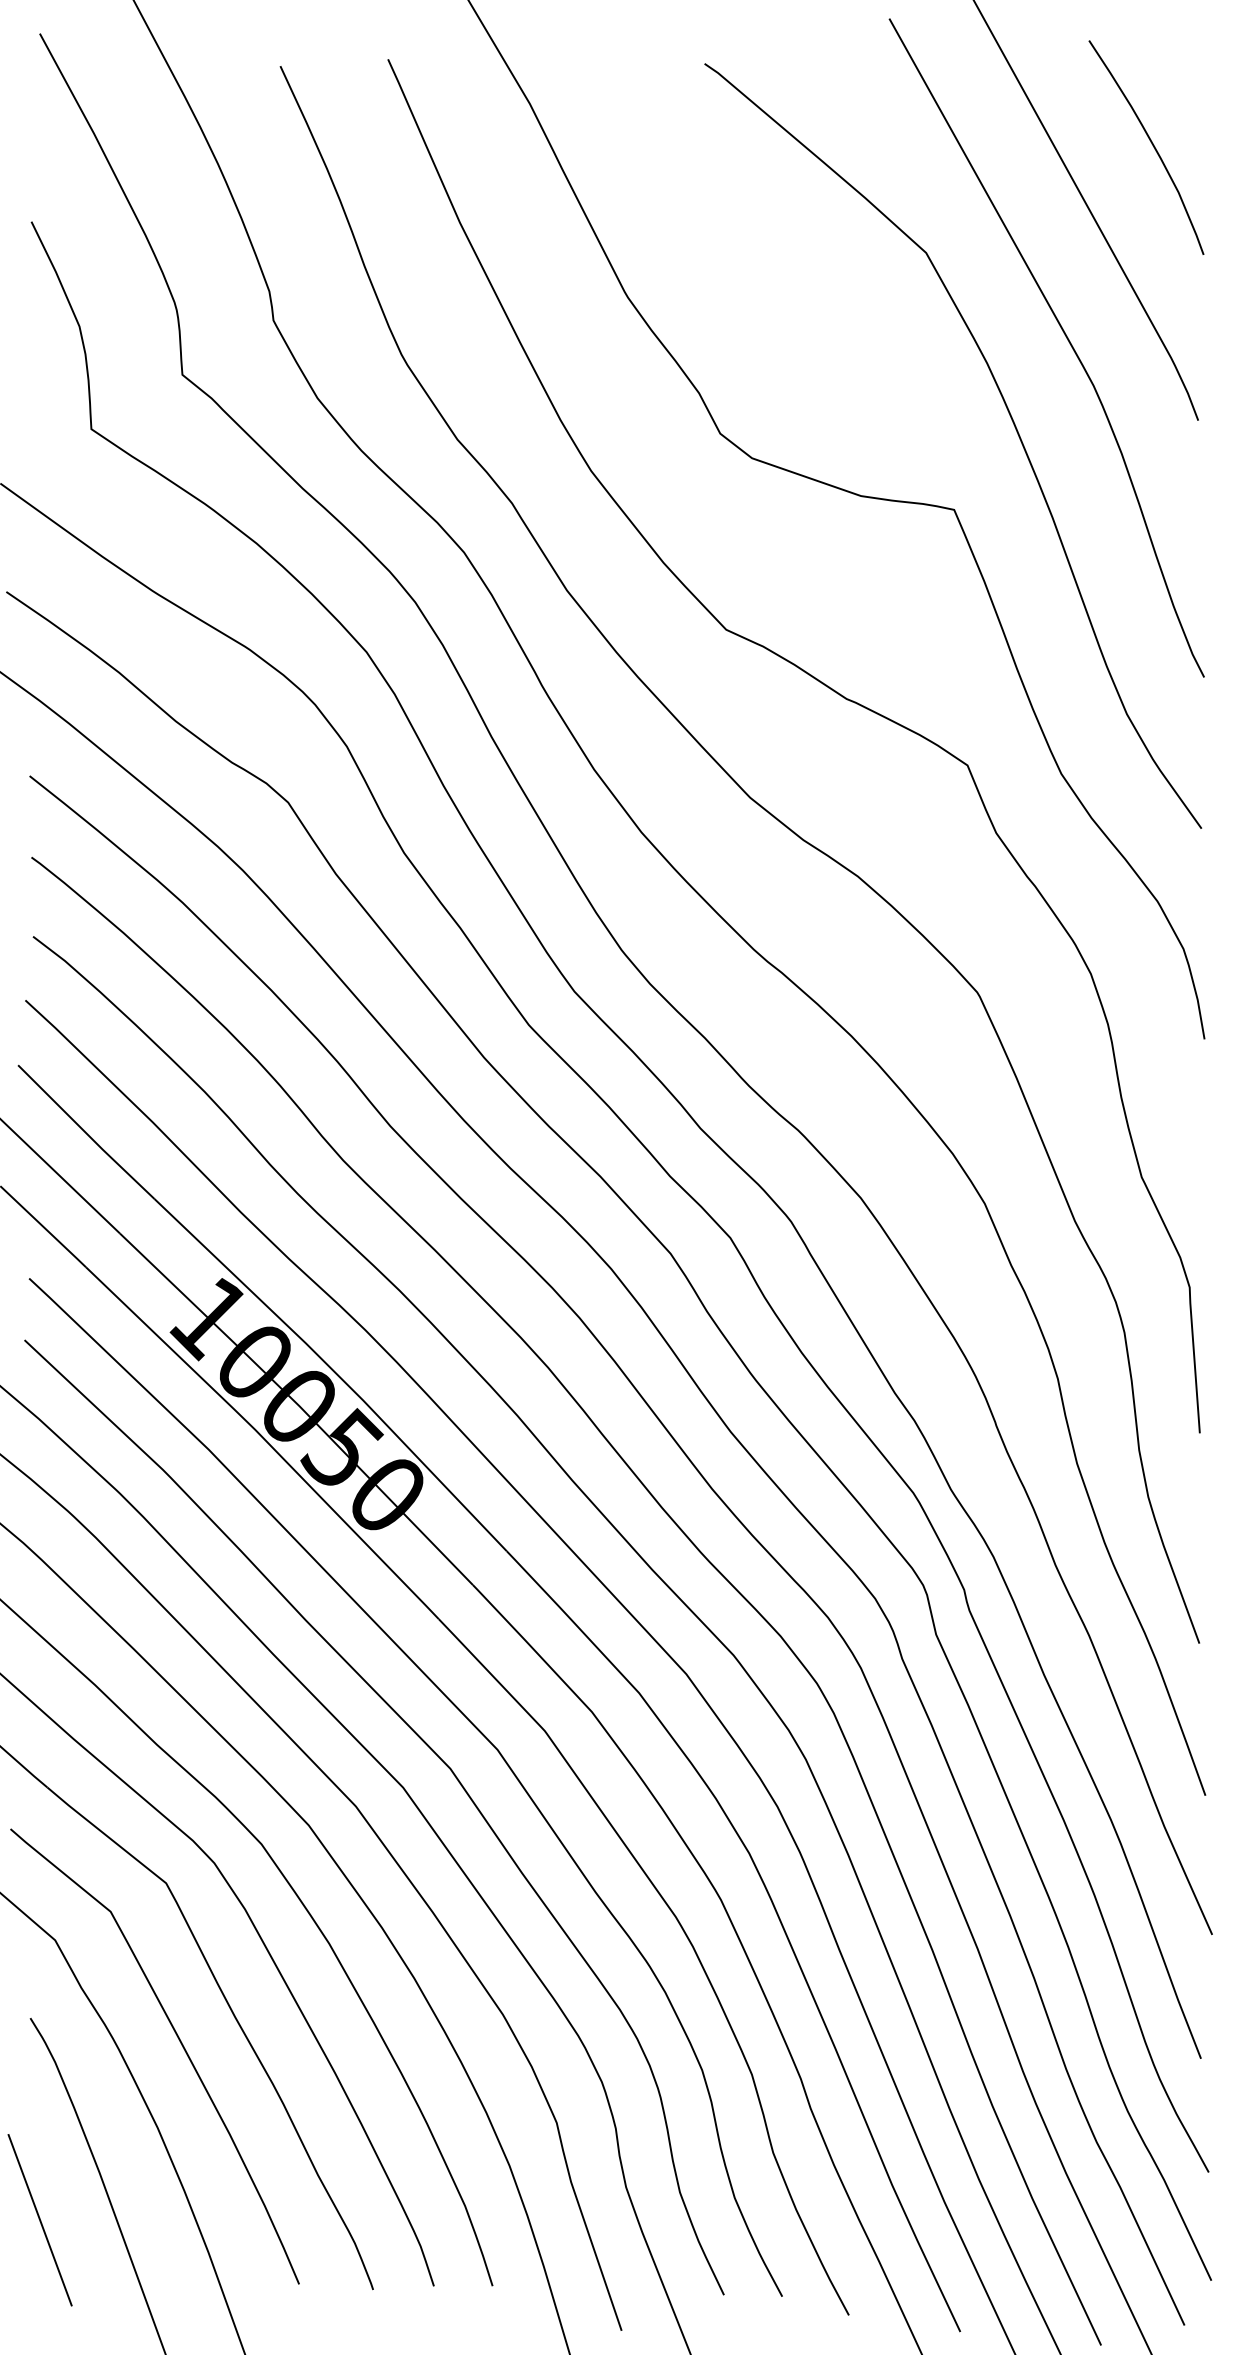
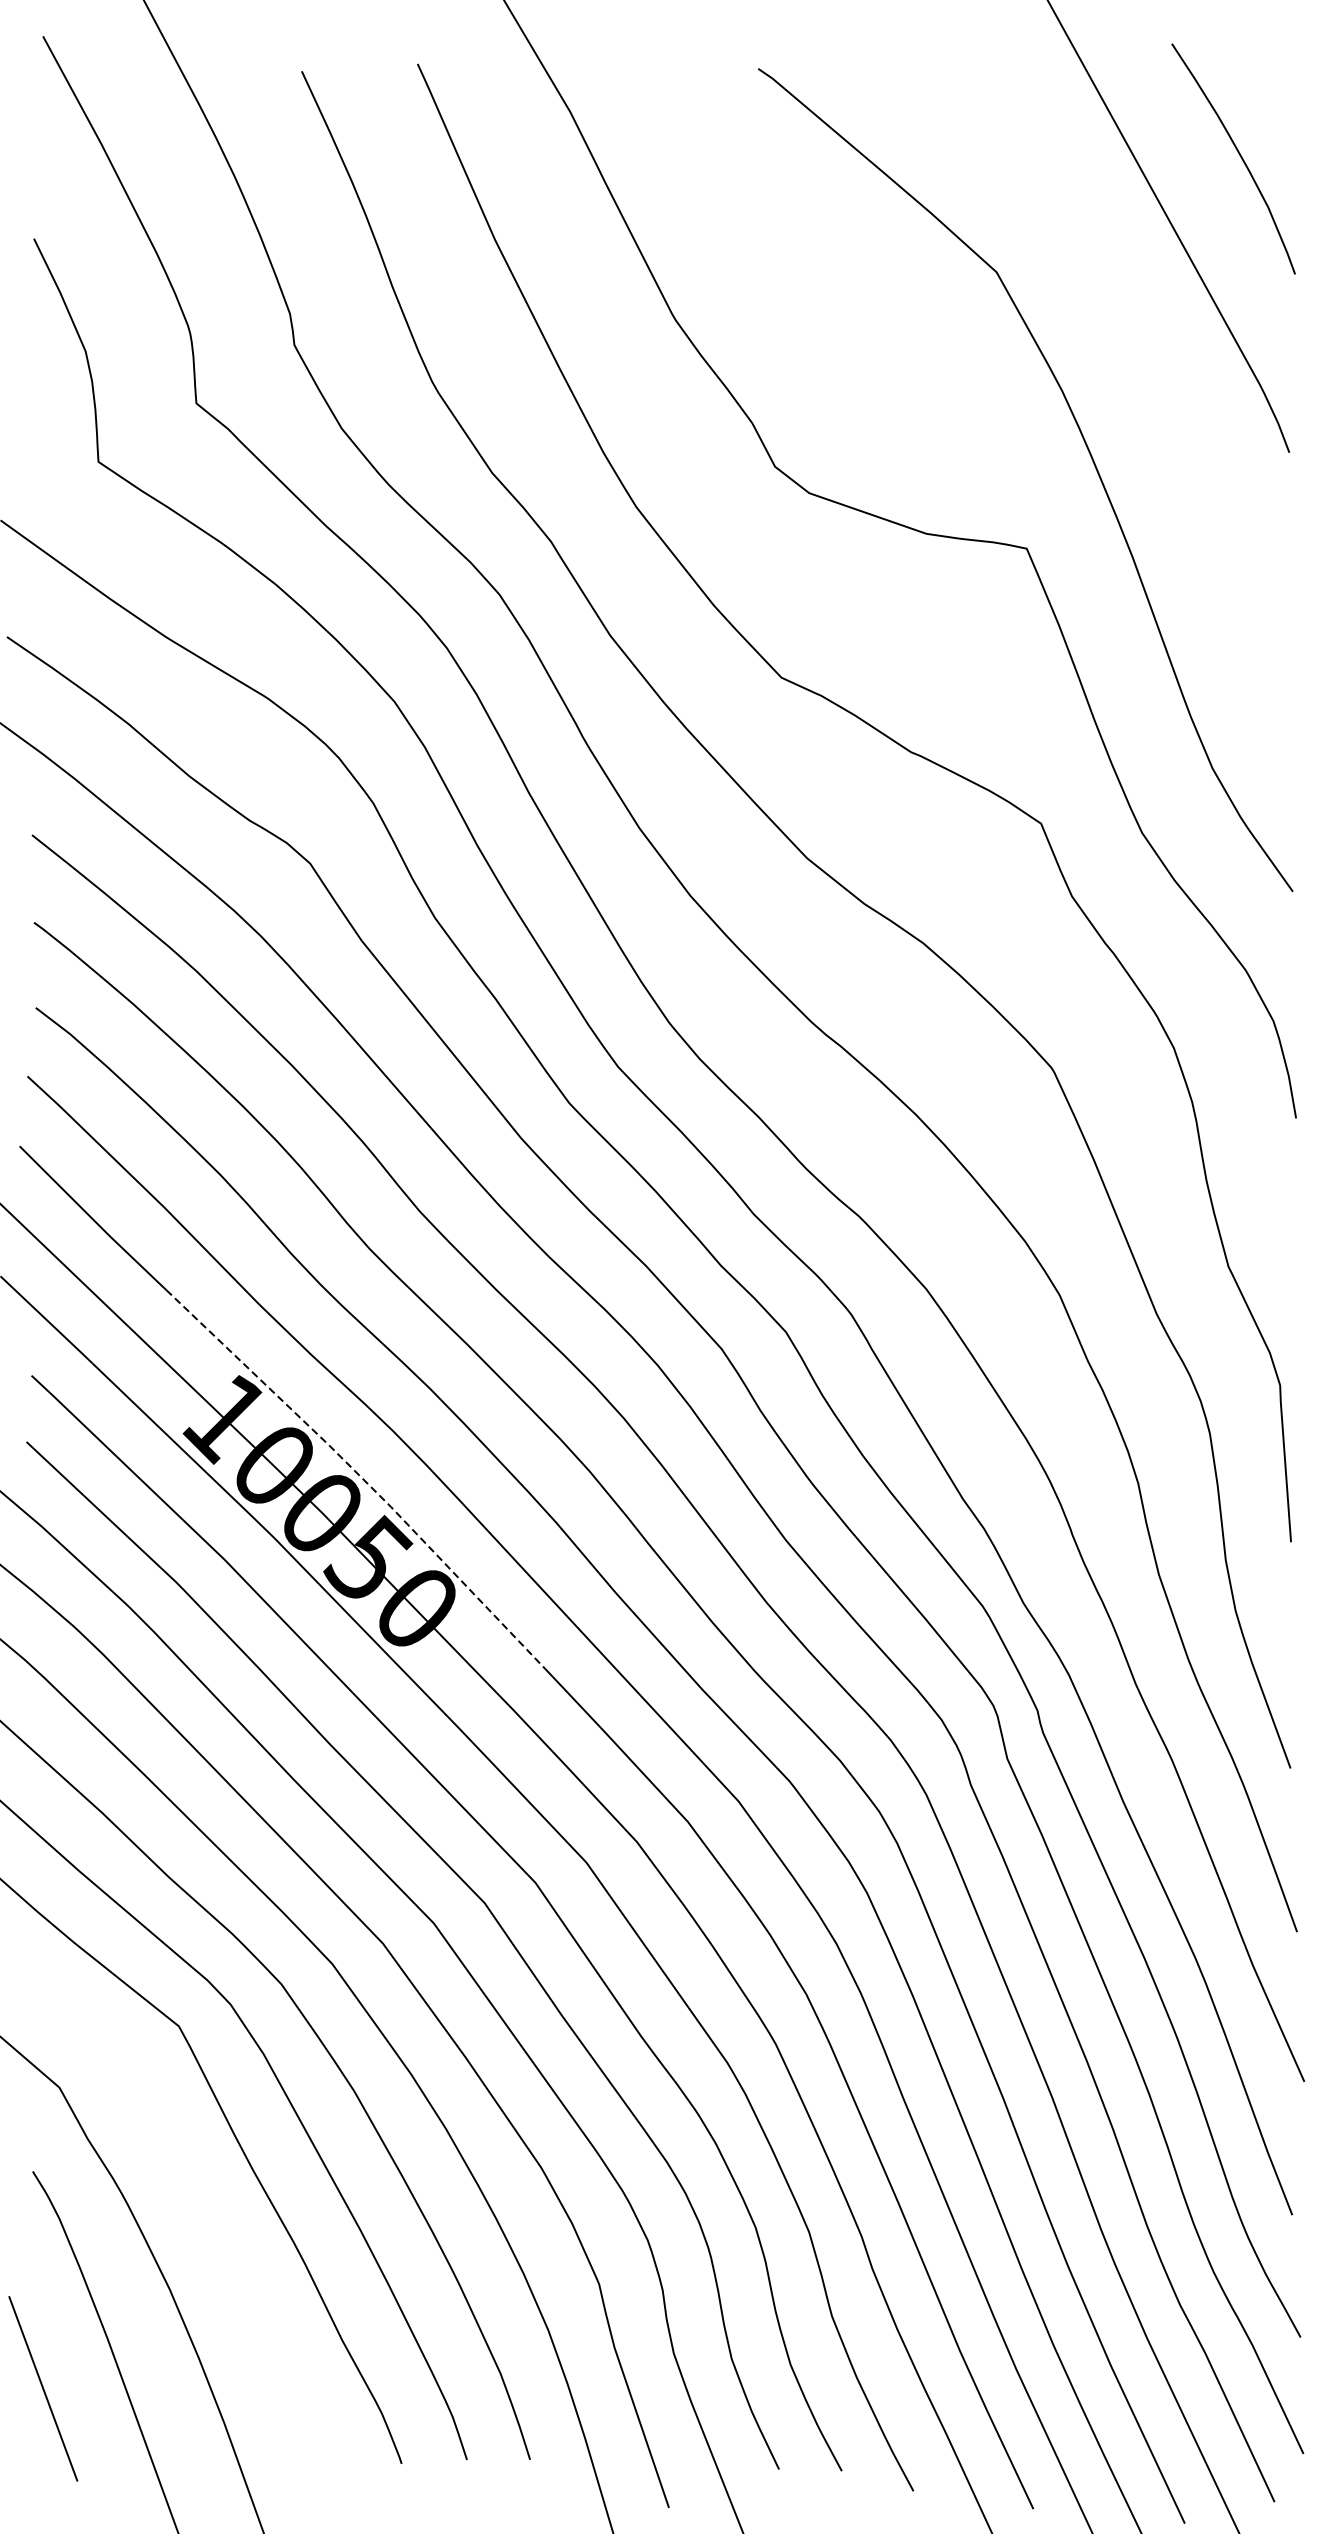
curve: (1064, 335) -> (1145, 361), removed
line: (334, 1371) -> (360, 1475), solid -> dashed
curve: (180, 2043) -> (194, 2198), removed

